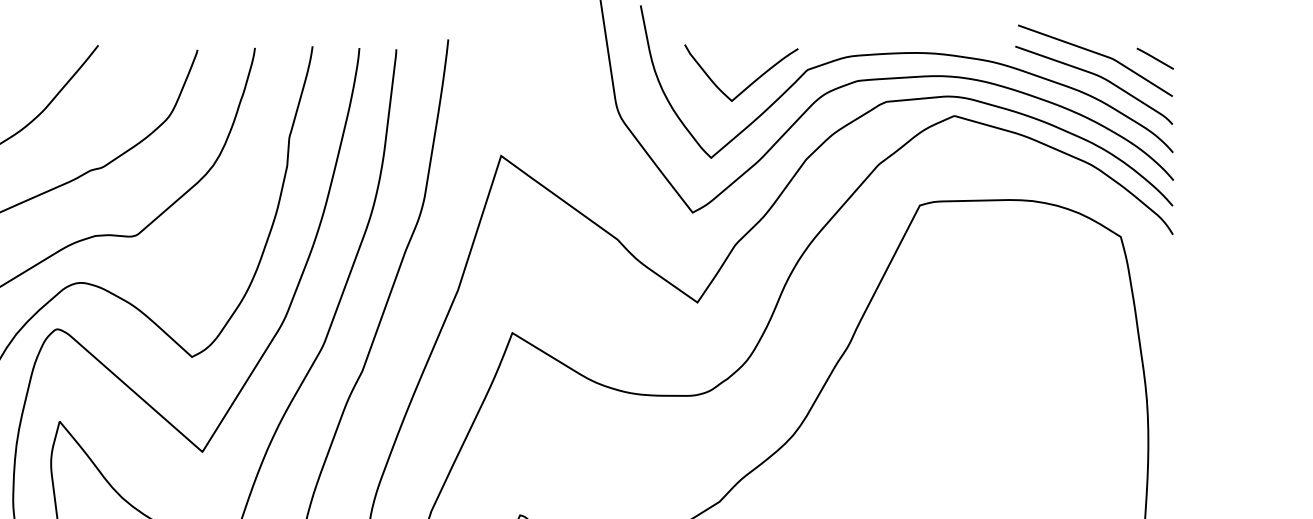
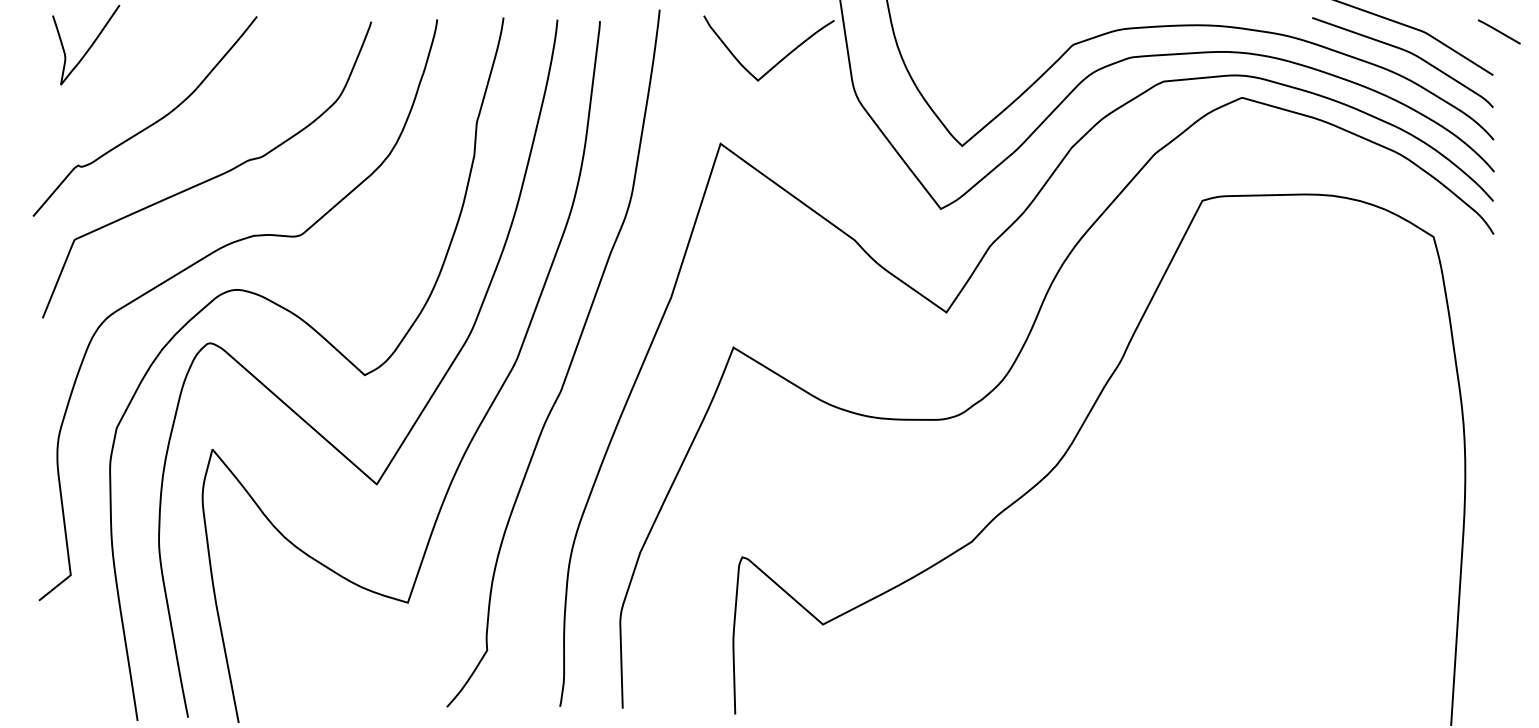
line: (1154, 58) -> (1498, 31), moved
curve: (750, 83) -> (779, 60), moved

